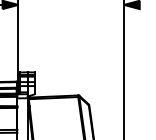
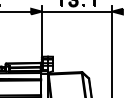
line: (70, 4) -> (76, 11), added

